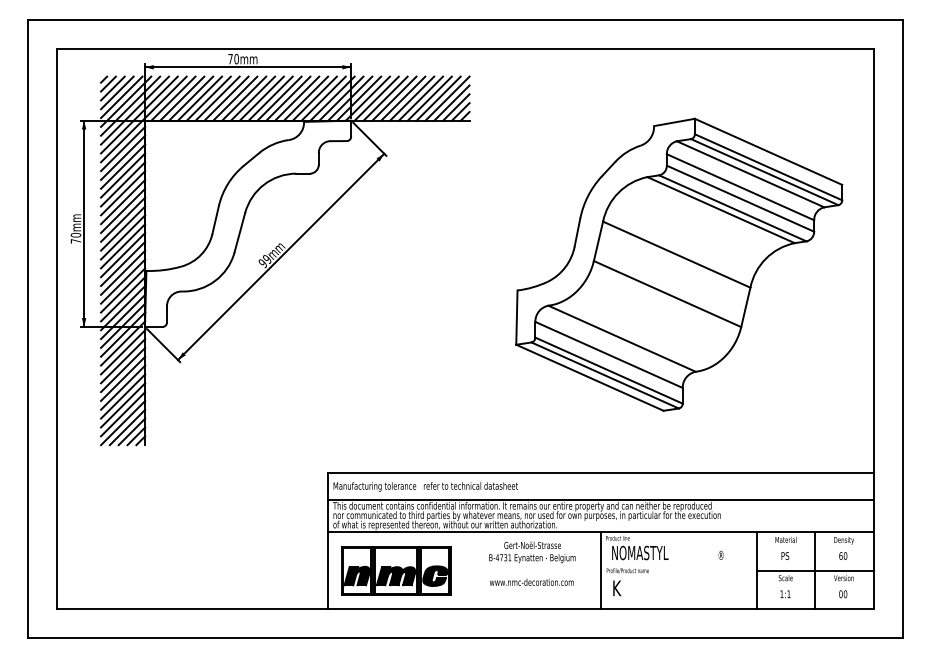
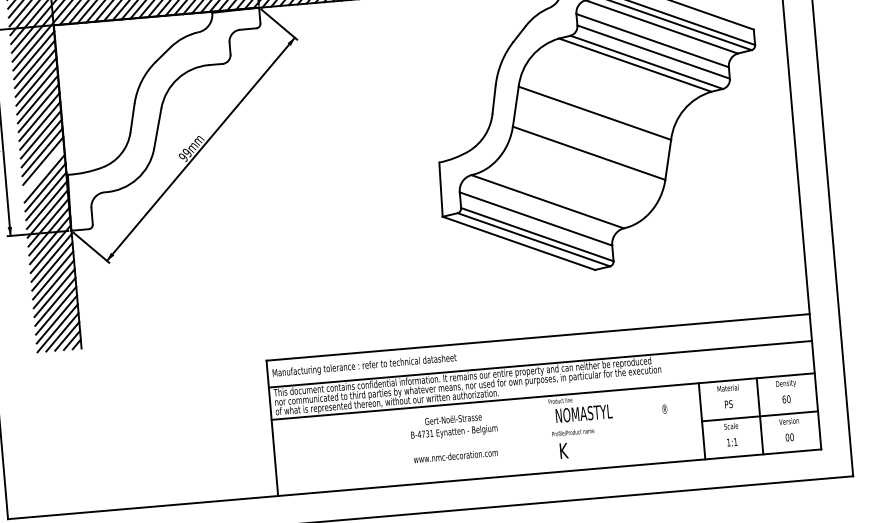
line: (123, 263) -> (44, 169), removed
text: (532, 563) -> (454, 437), moved
part: (396, 570) -> (342, 451), removed
line: (601, 570) -> (546, 434), removed

